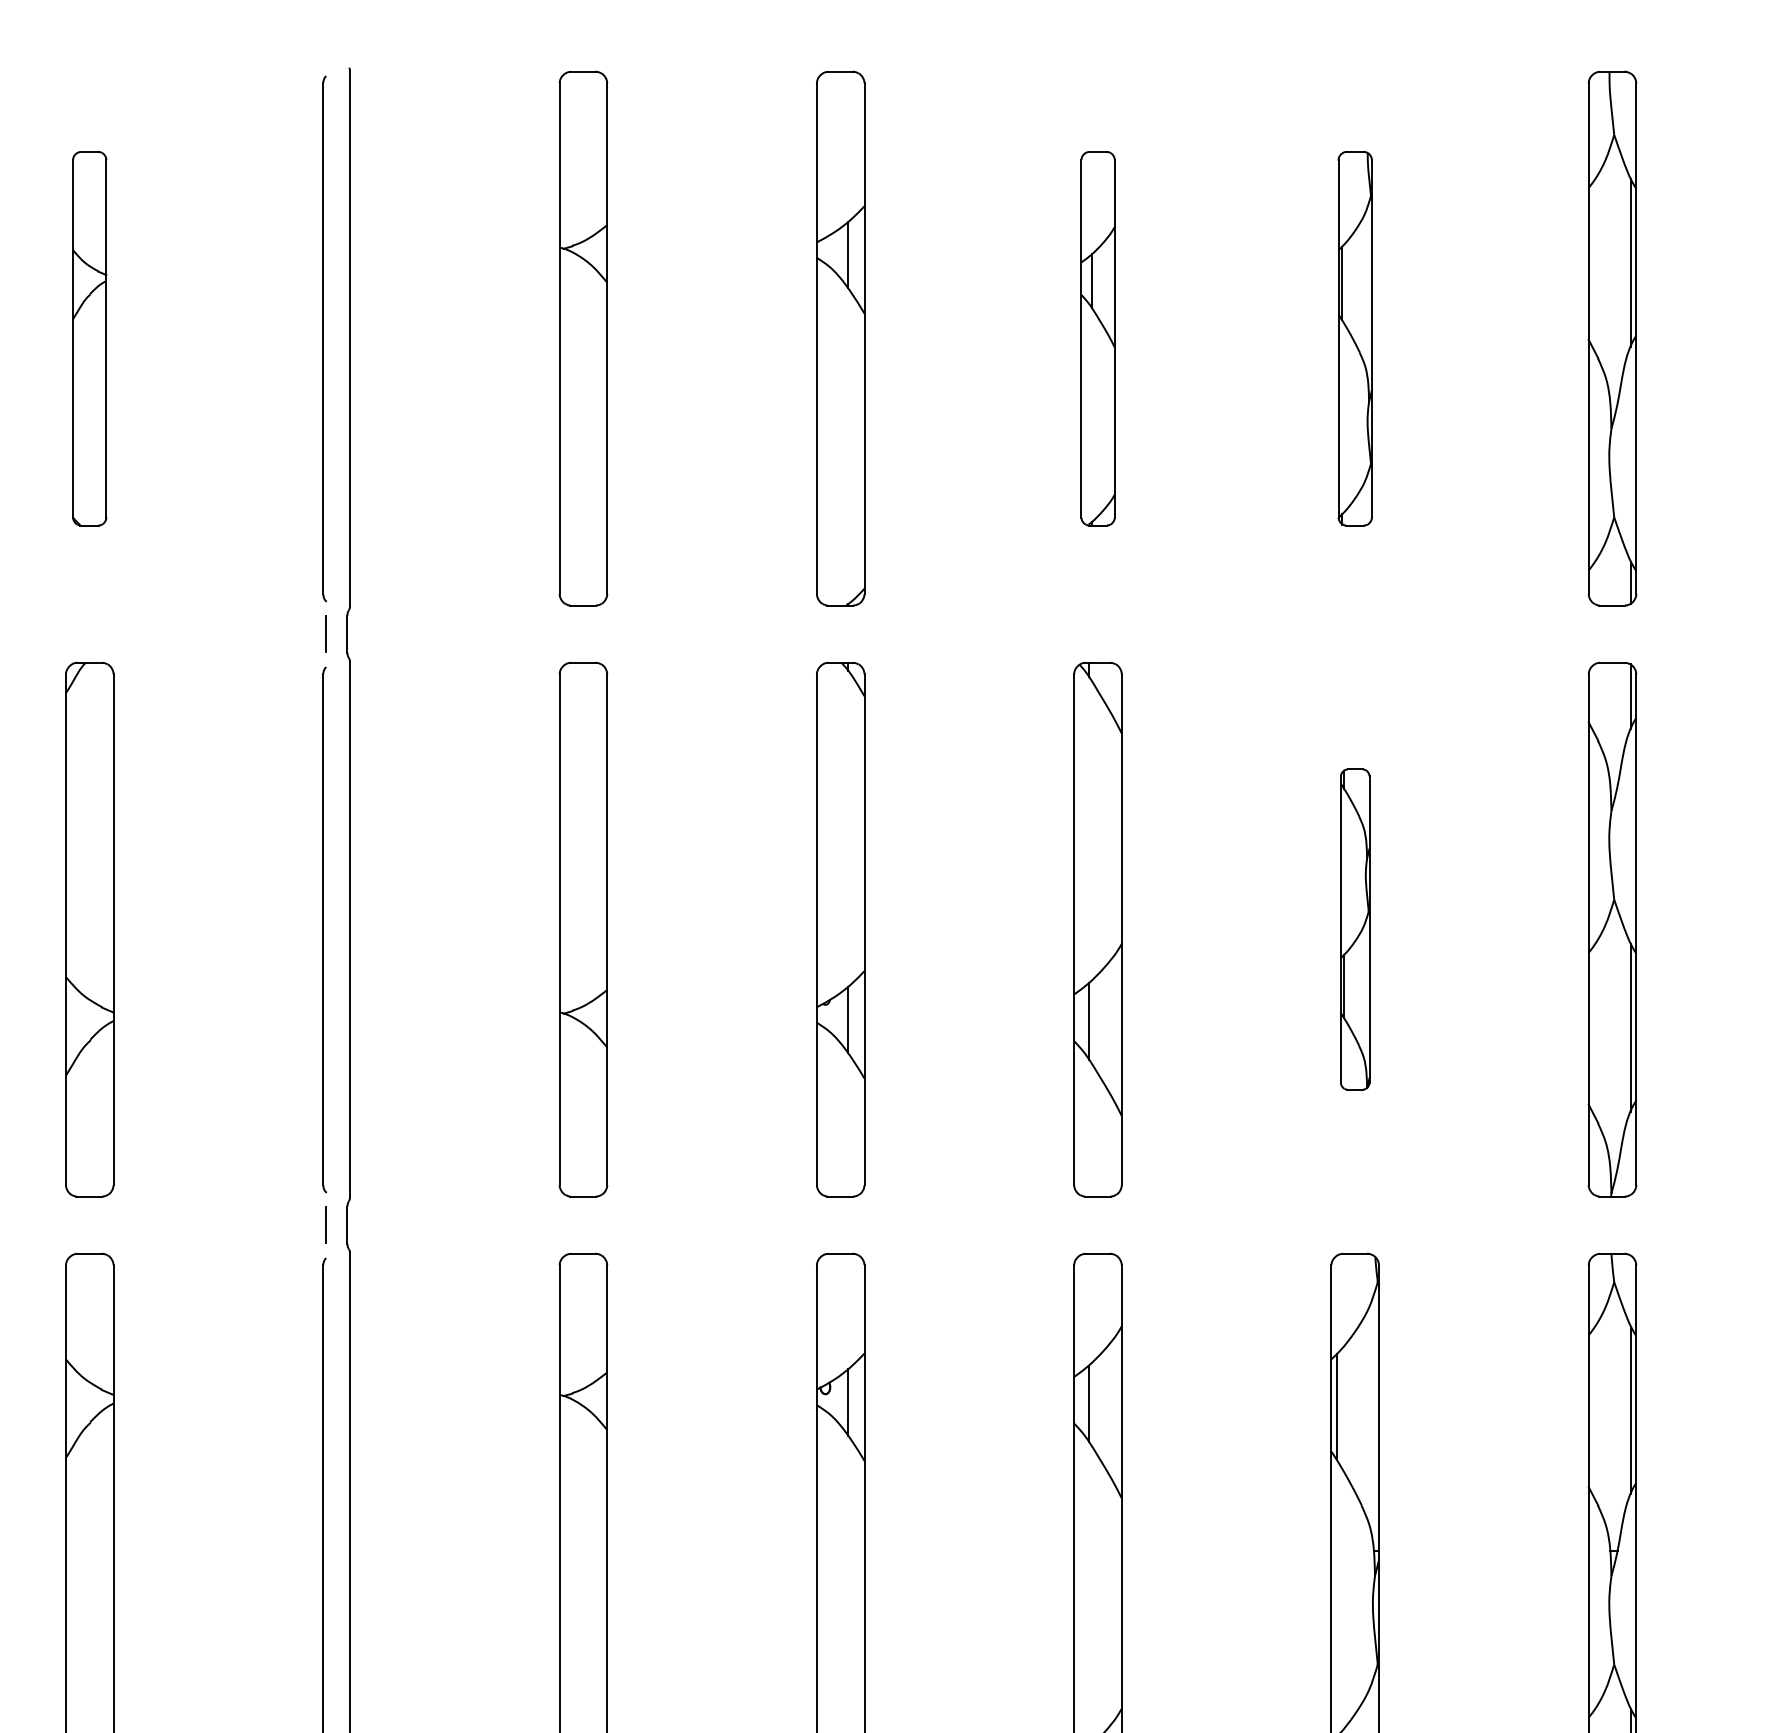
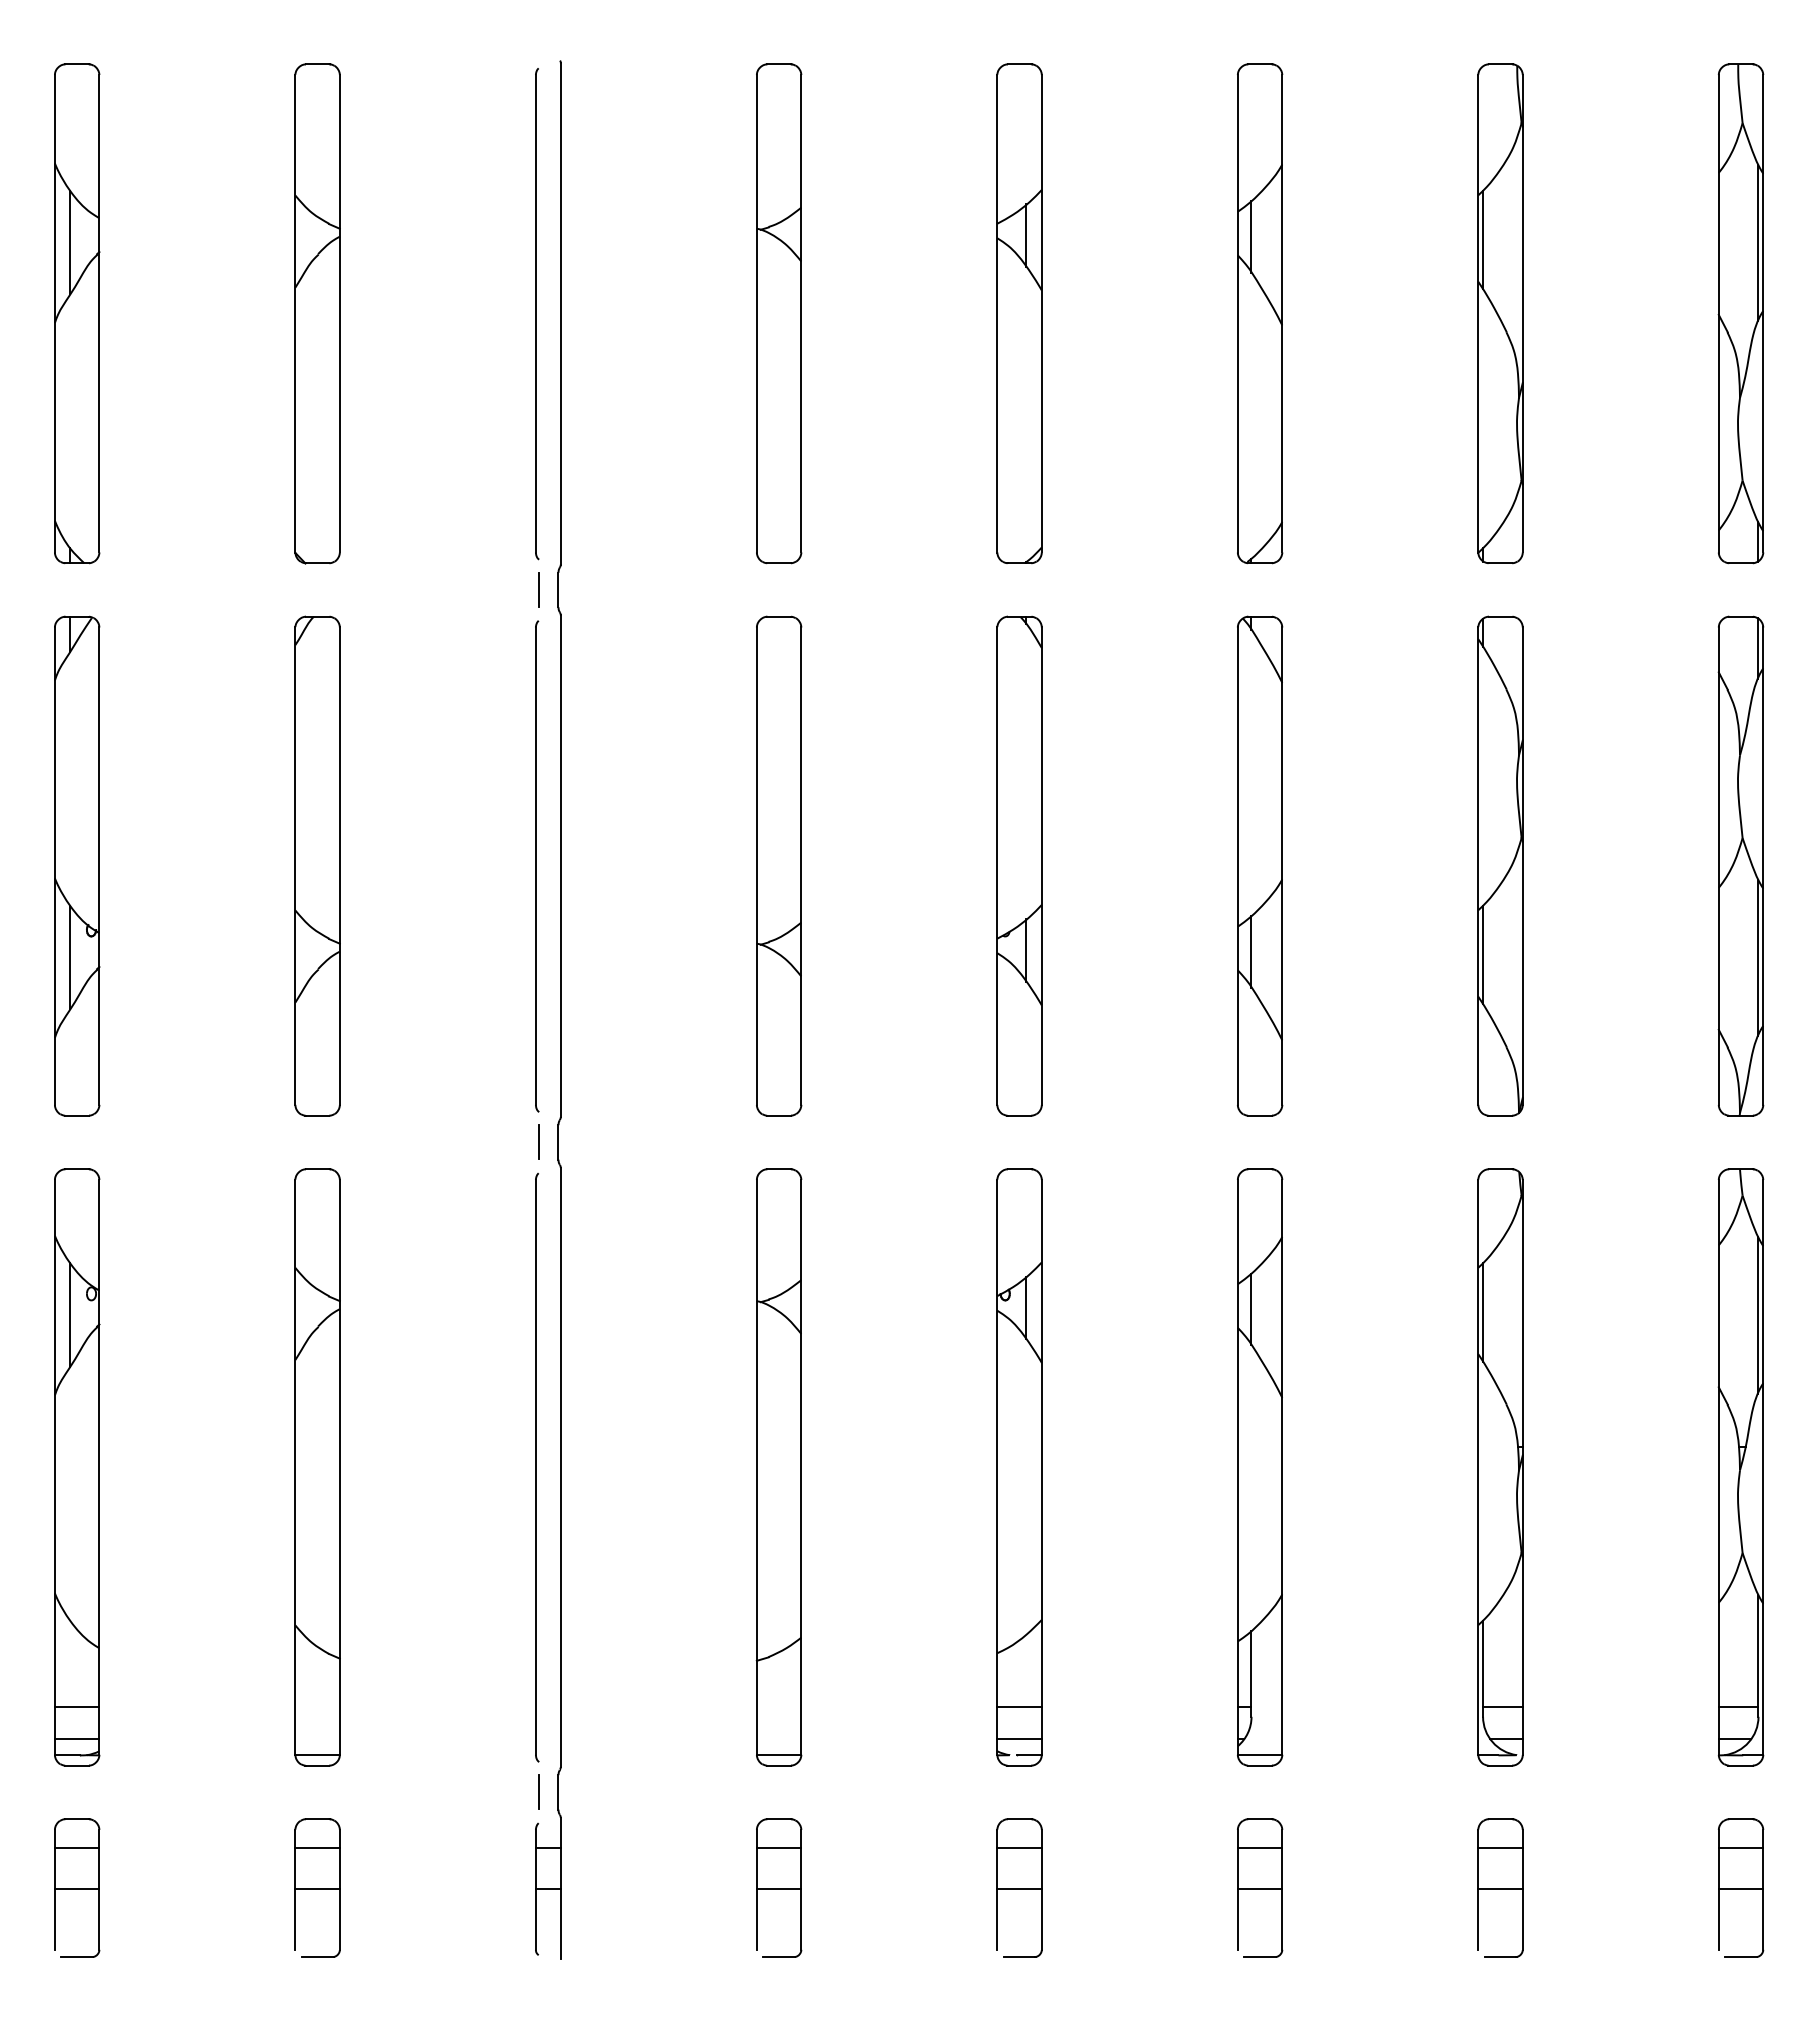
part: (89, 338) -> (317, 313), size x1.43
part: (1098, 338) -> (1260, 313), size x1.43
part: (1355, 338) -> (1500, 313), size x1.43
part: (1355, 928) -> (1500, 865), size x1.67

